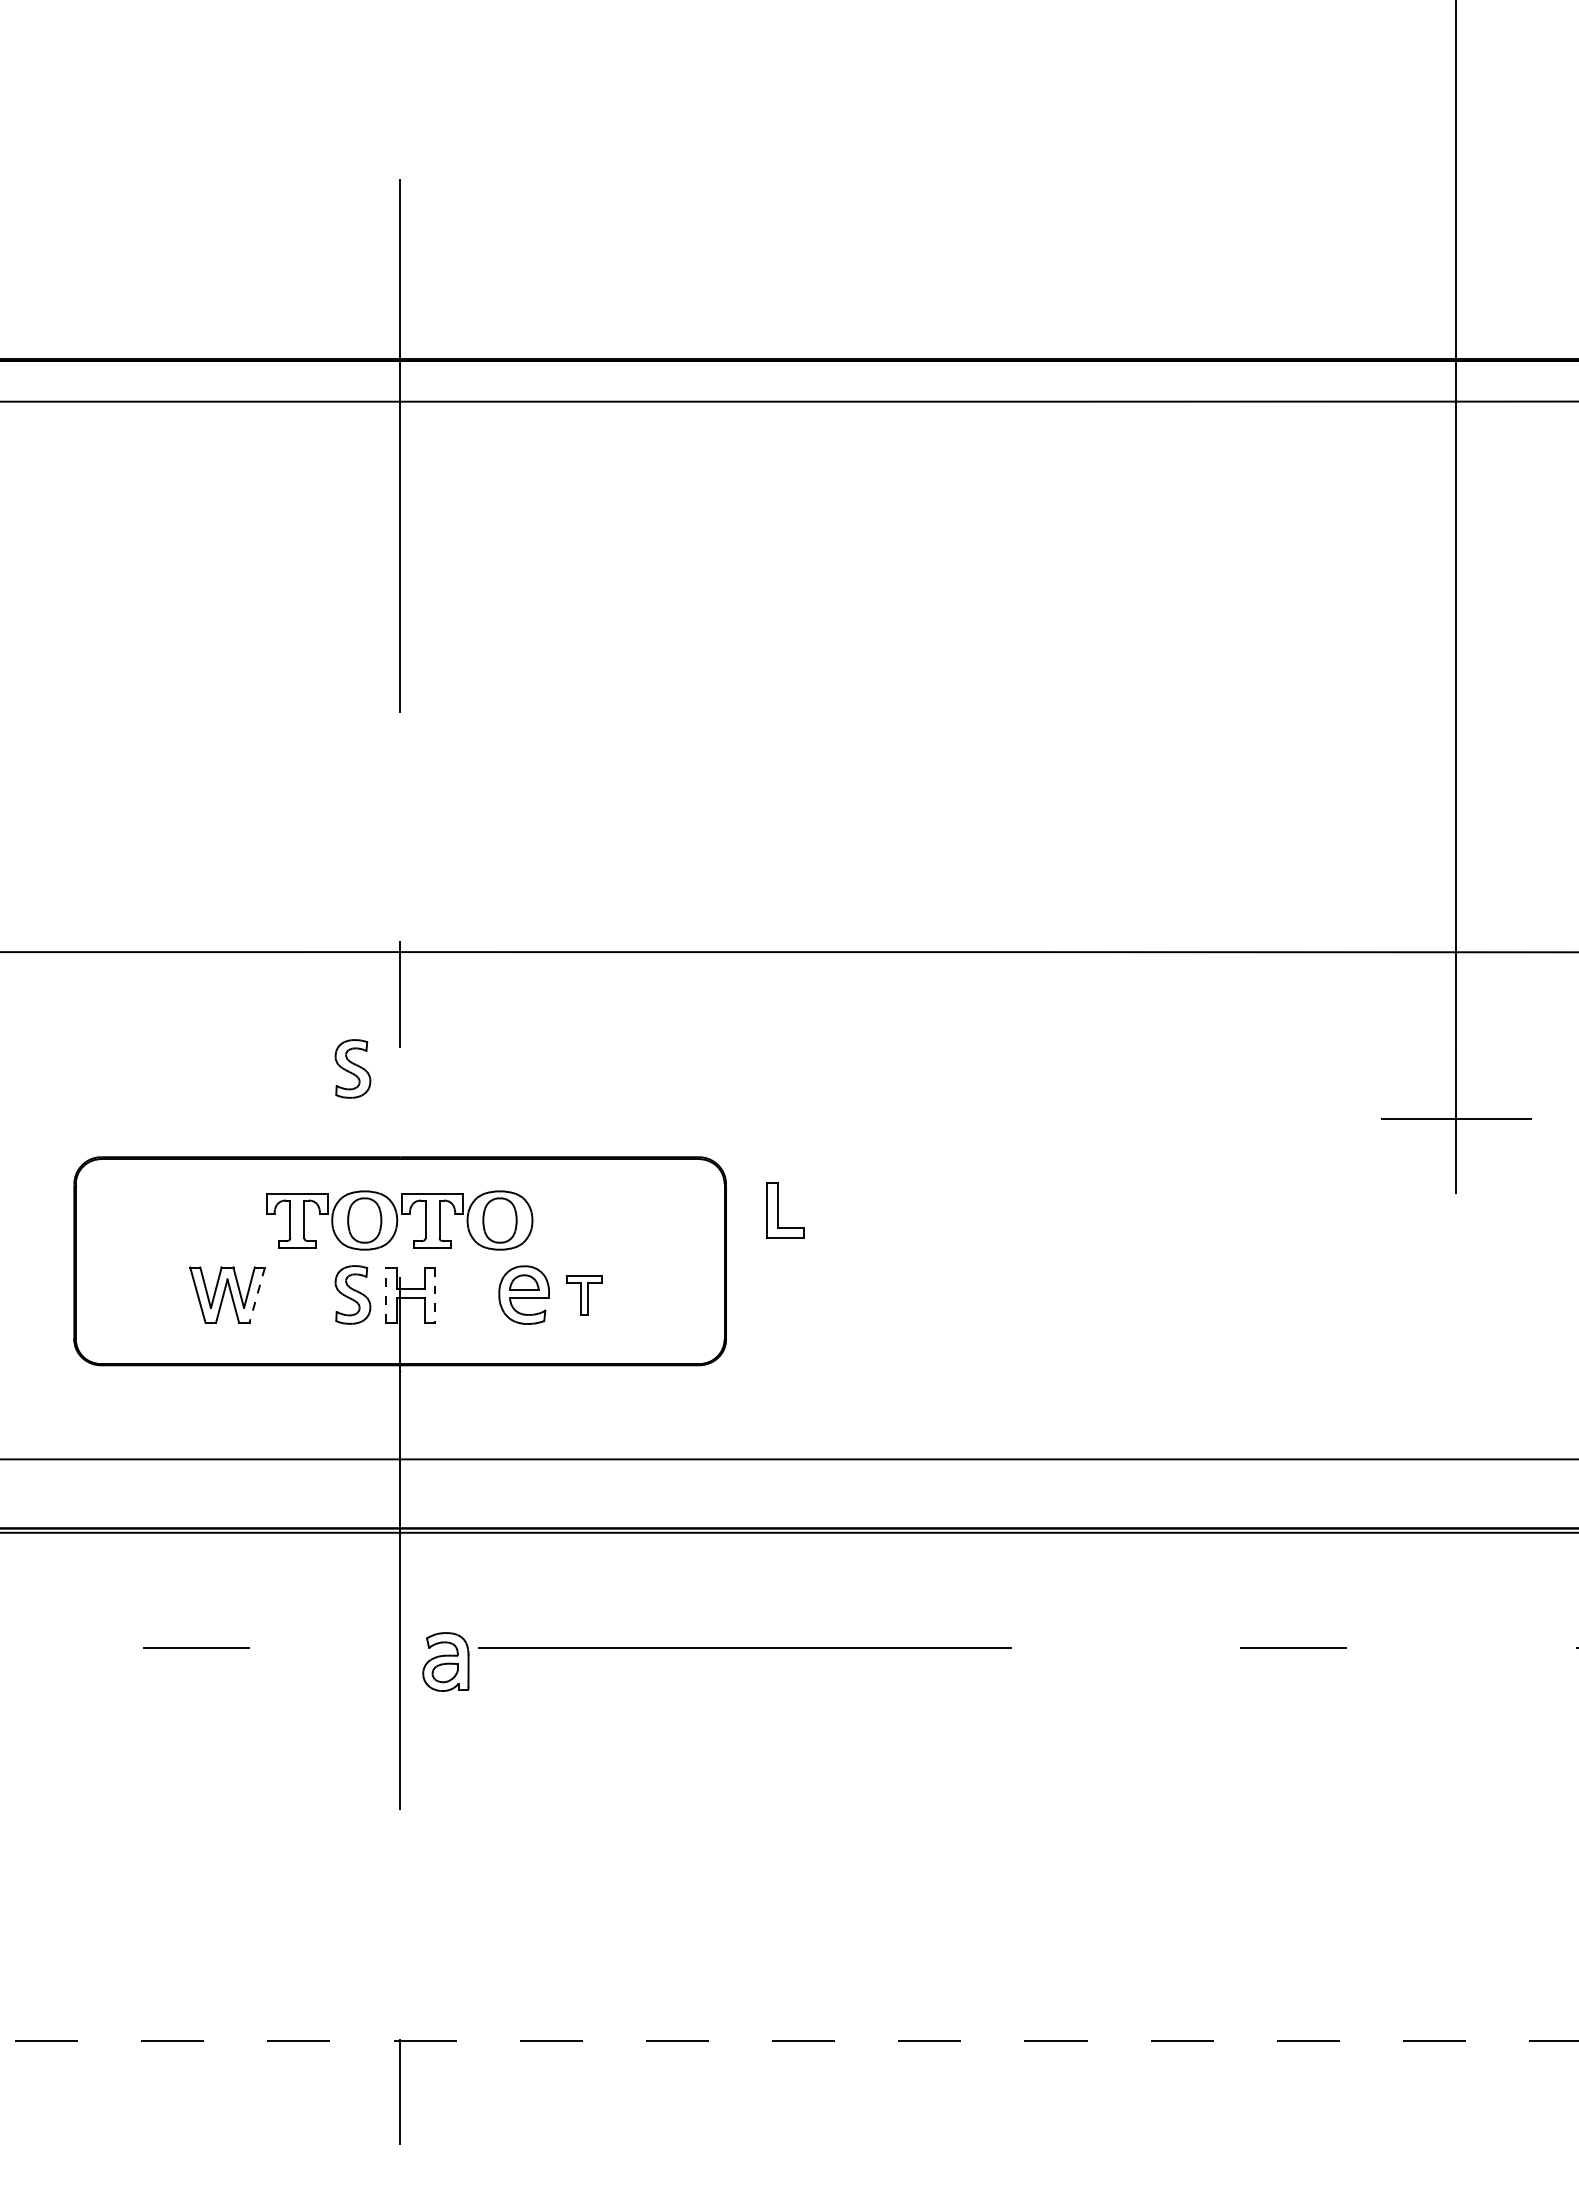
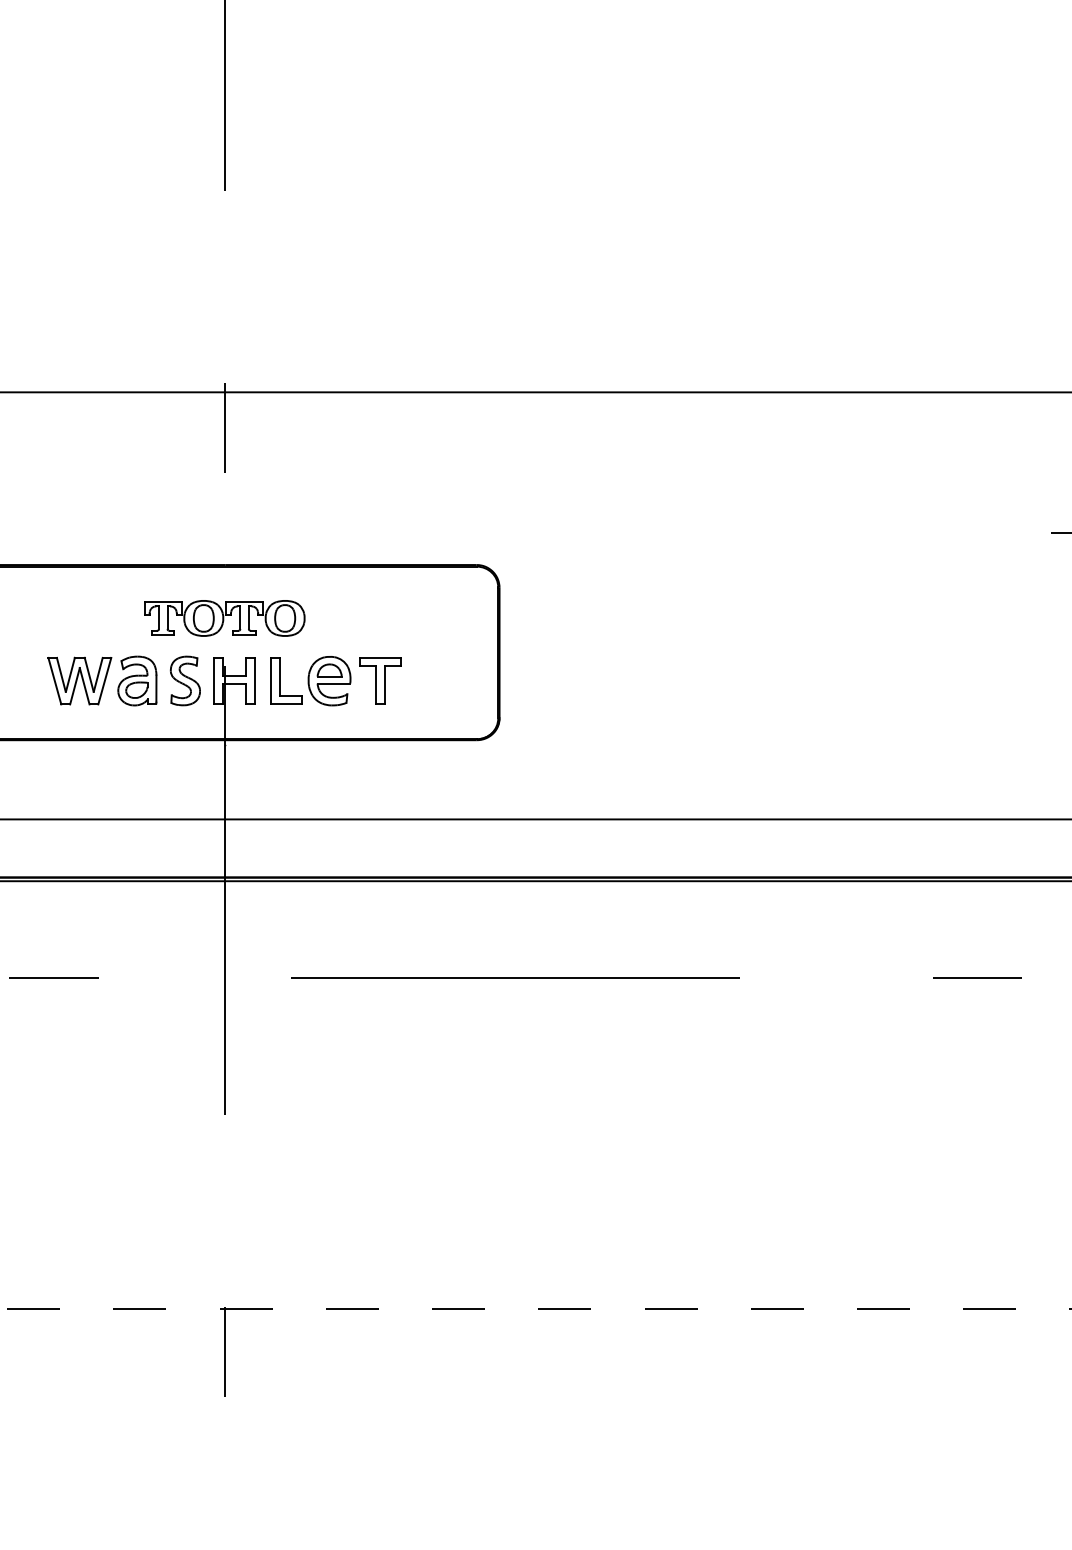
part: (352, 1068) -> (185, 490), removed
part: (778, 1210) -> (280, 681), moved
part: (399, 1220) -> (224, 618), size x0.71
line: (257, 1295) -> (105, 681), dashed -> solid
line: (386, 1295) -> (213, 681), dashed -> solid
line: (435, 1295) -> (254, 681), dashed -> solid
part: (584, 1295) -> (380, 681), size x1.43
part: (445, 1661) -> (137, 680), moved

